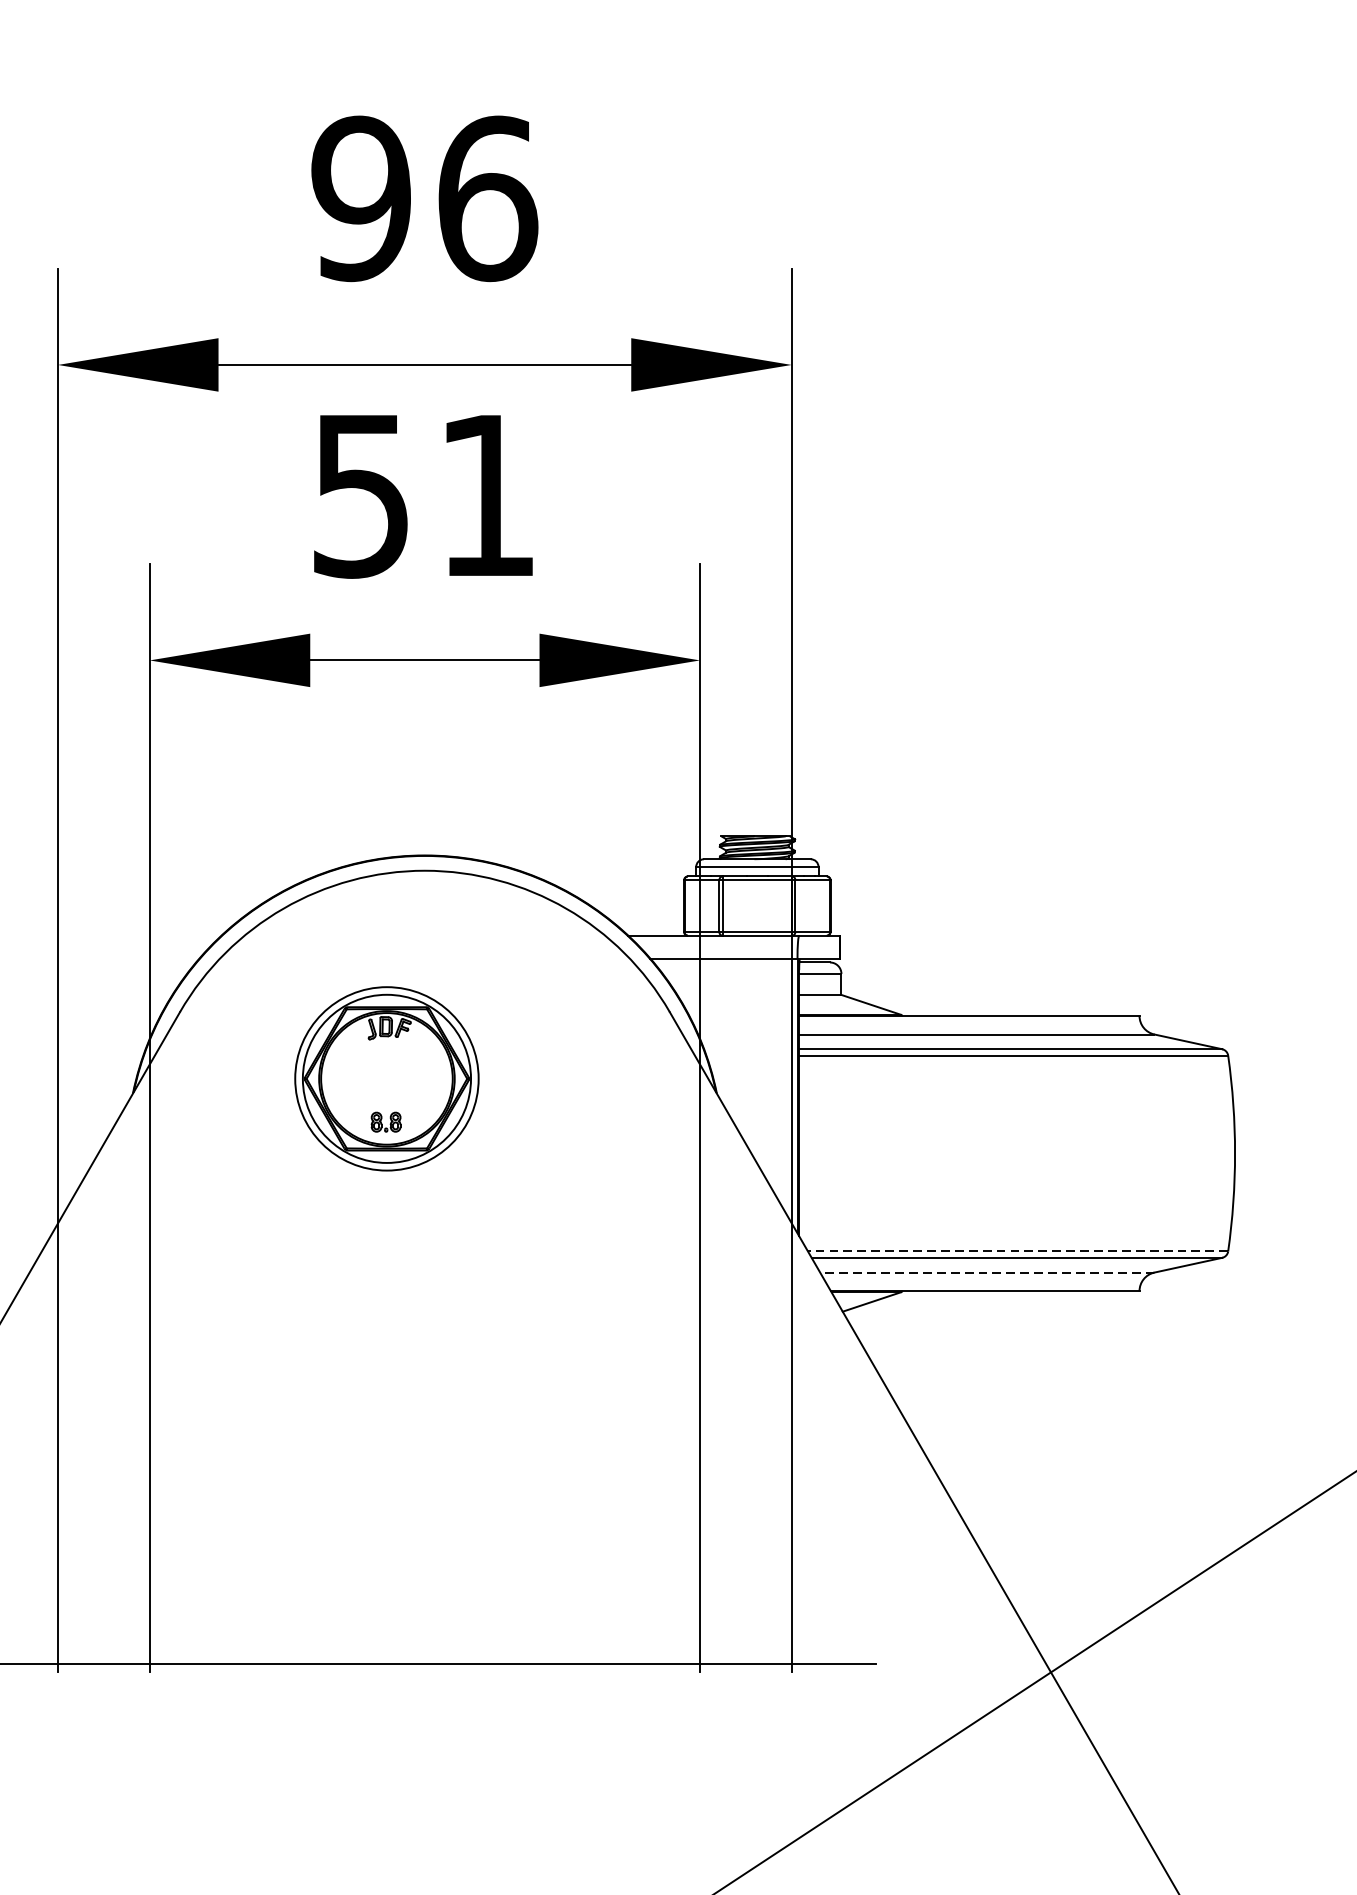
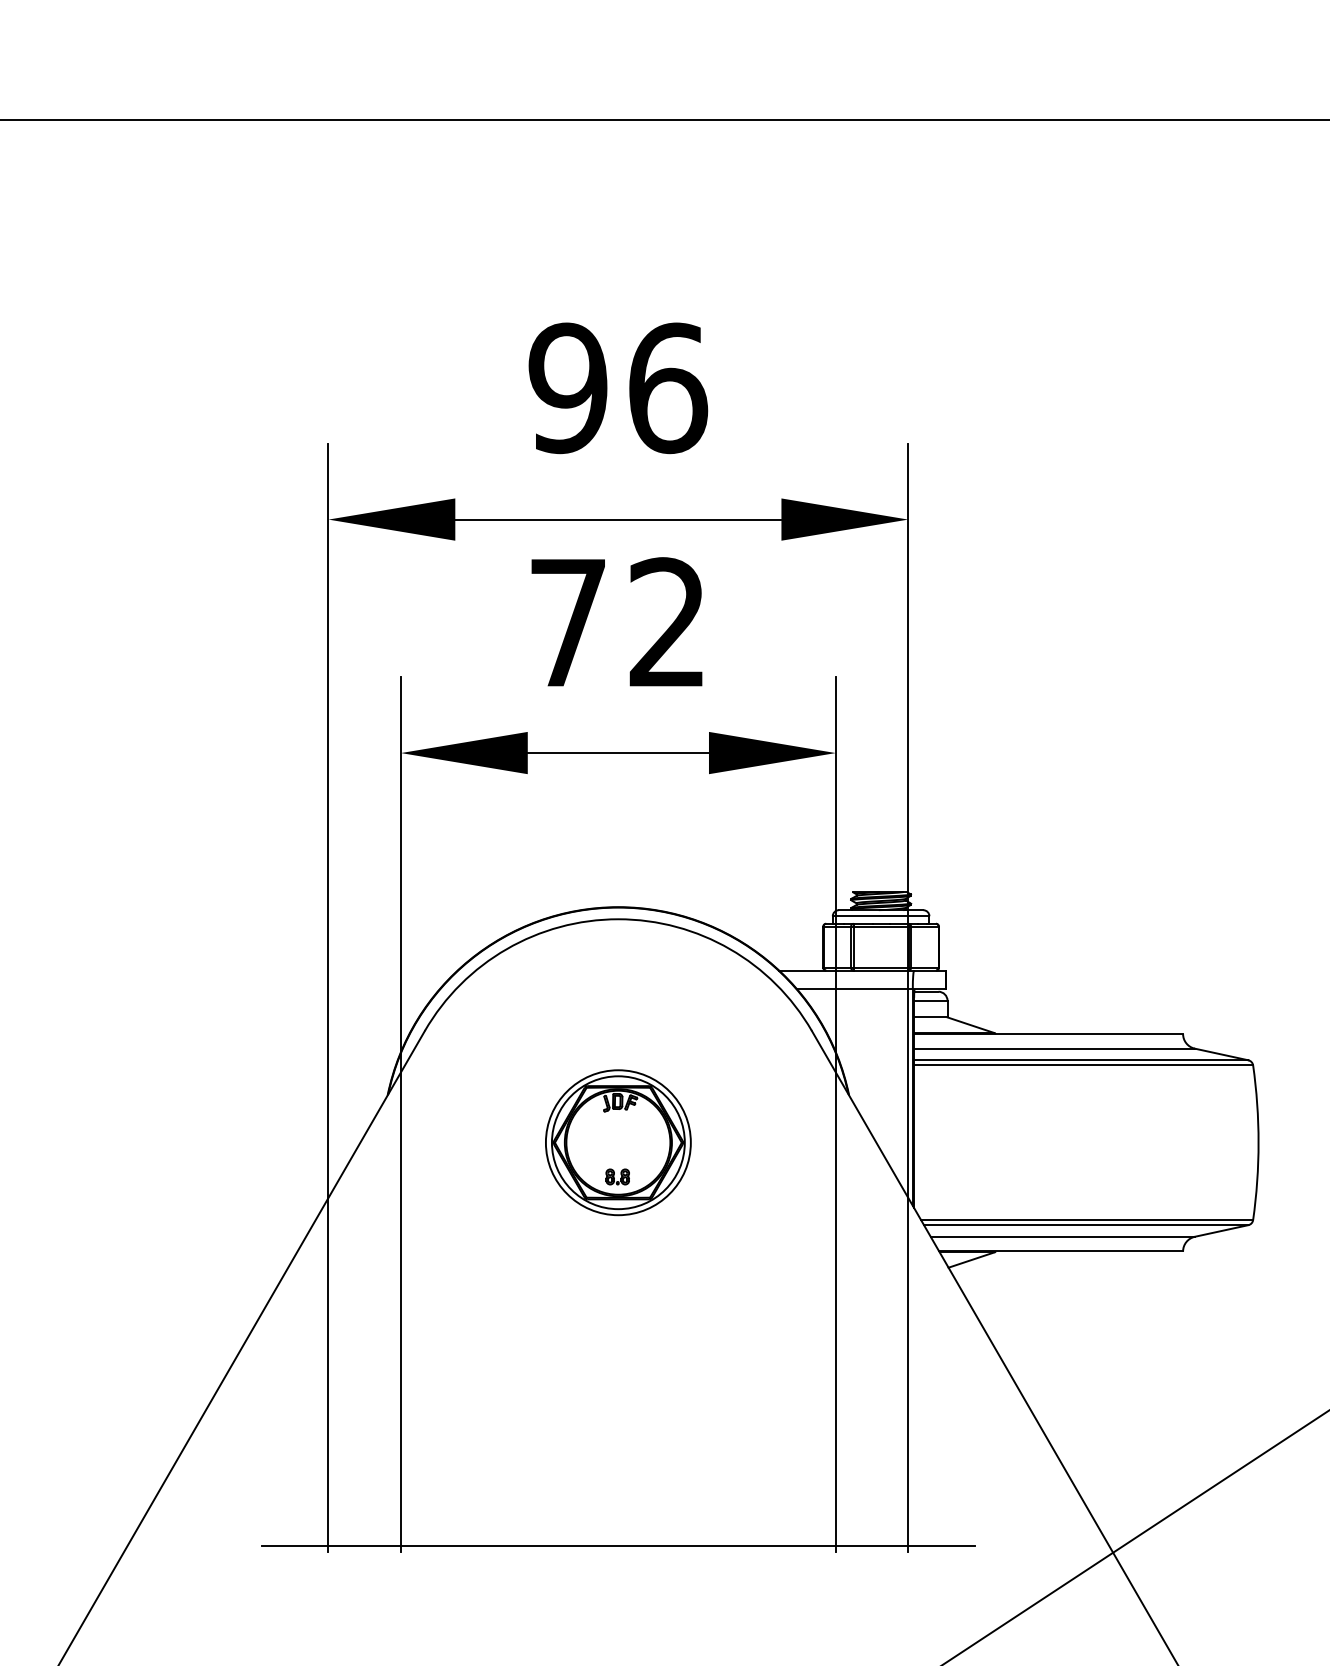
text: (422, 495) -> (616, 622), 51 -> 72
part: (387, 1078) -> (618, 1142), moved
line: (1017, 1251) -> (1086, 1220), dashed -> solid
line: (986, 1272) -> (1062, 1236), dashed -> solid

